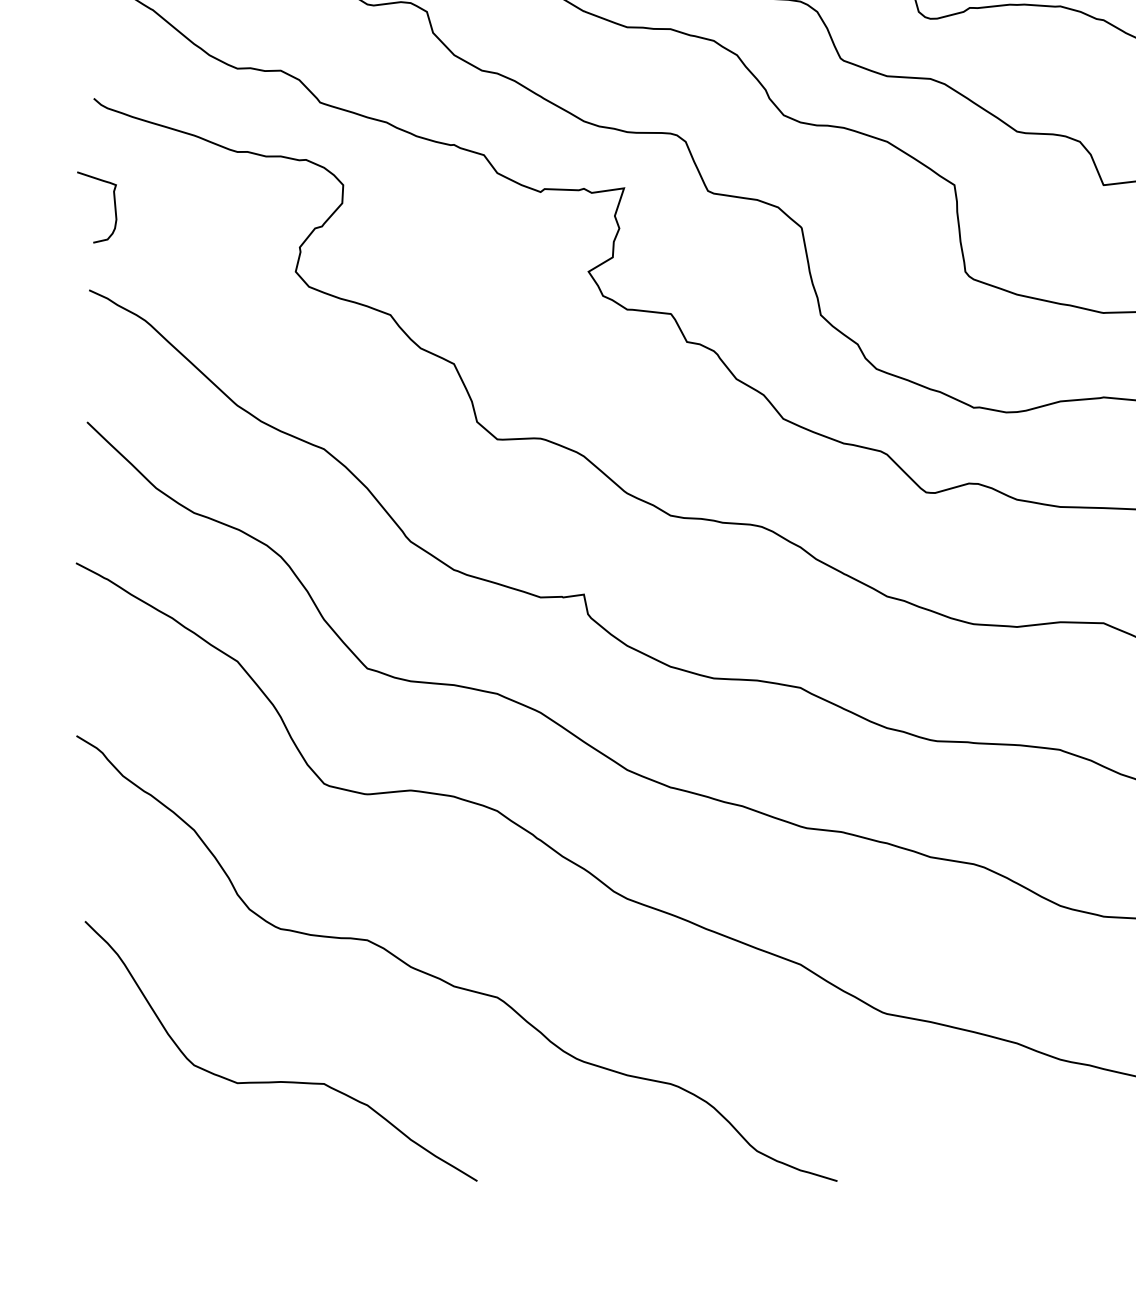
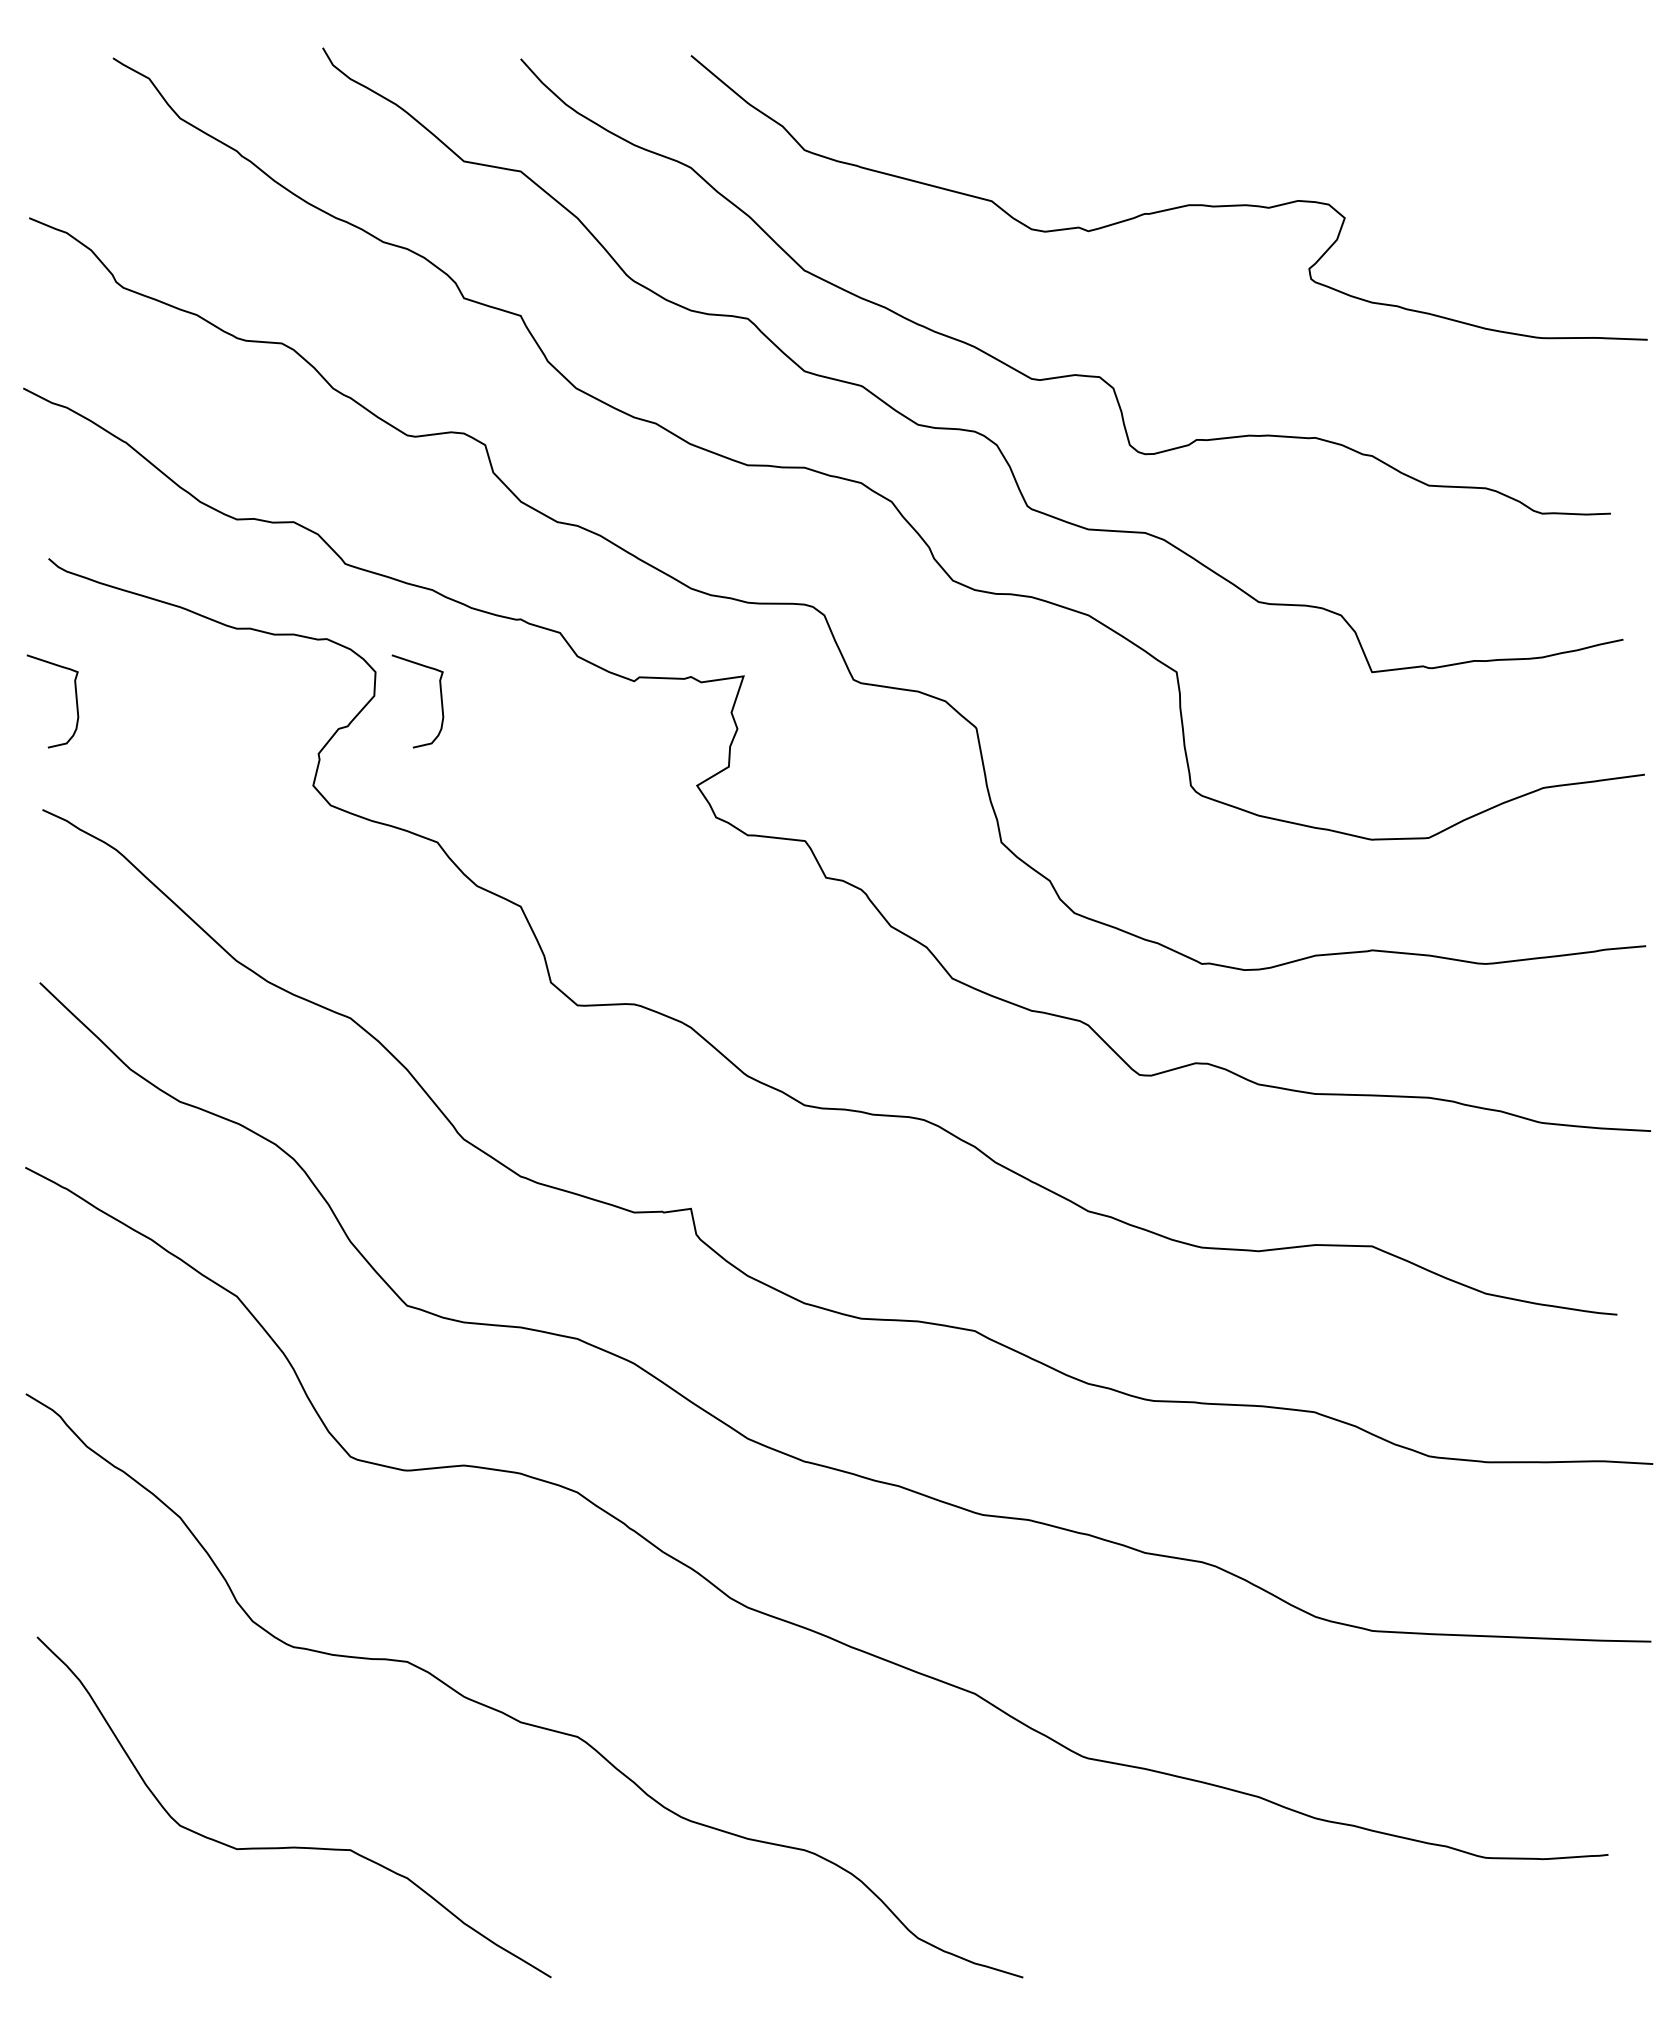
curve: (392, 206) -> (440, 699), added

